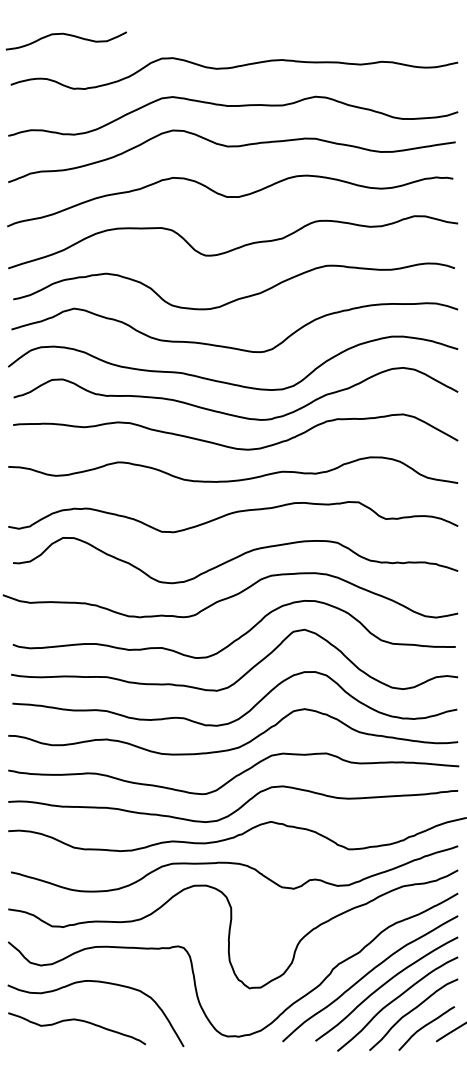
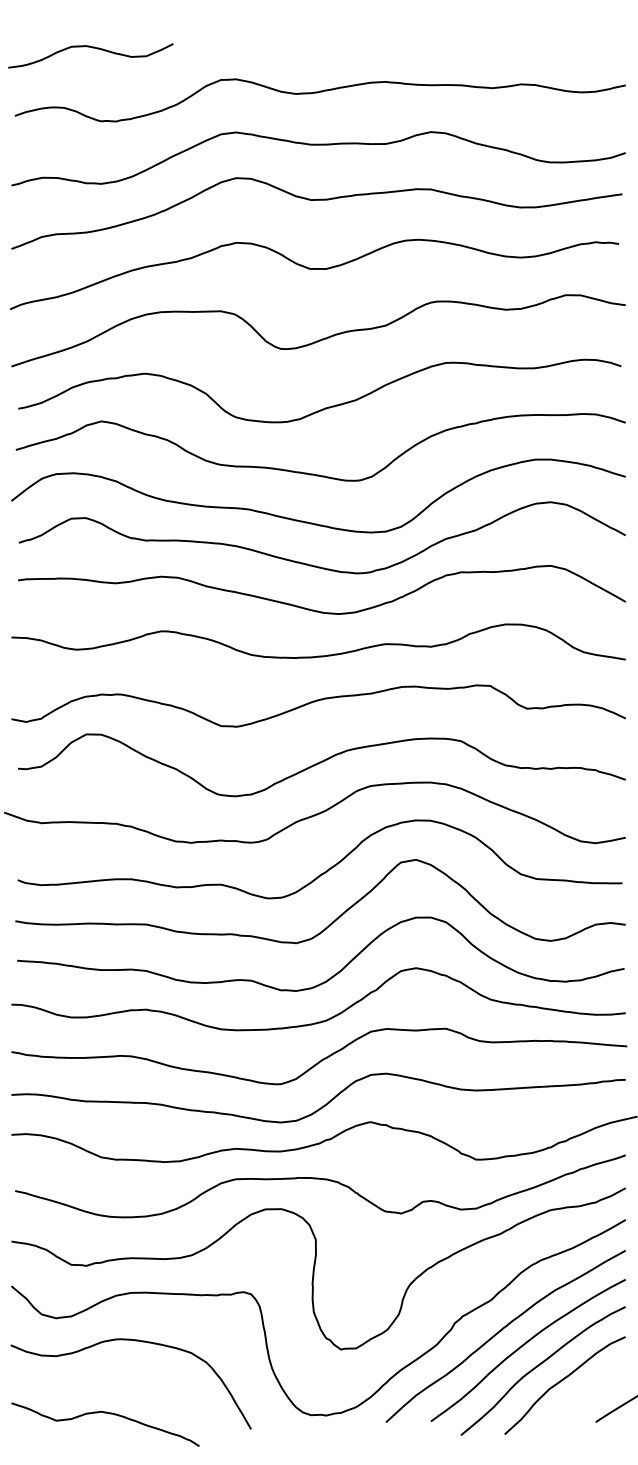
curve: (80, 1021) -> (109, 1414), moved
curve: (425, 1026) -> (581, 1401), removed

